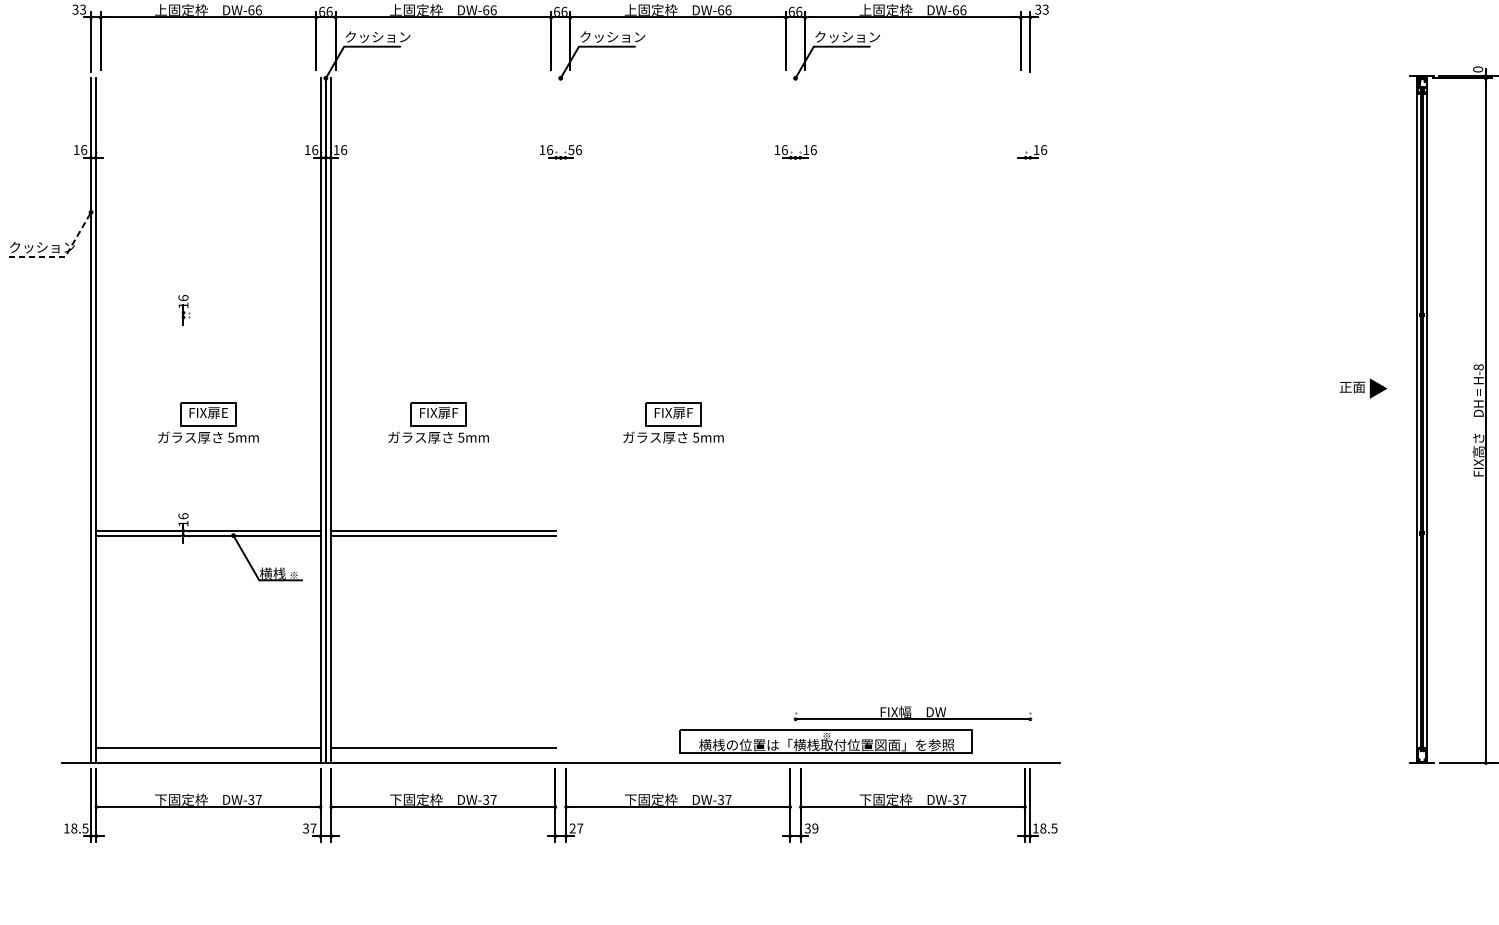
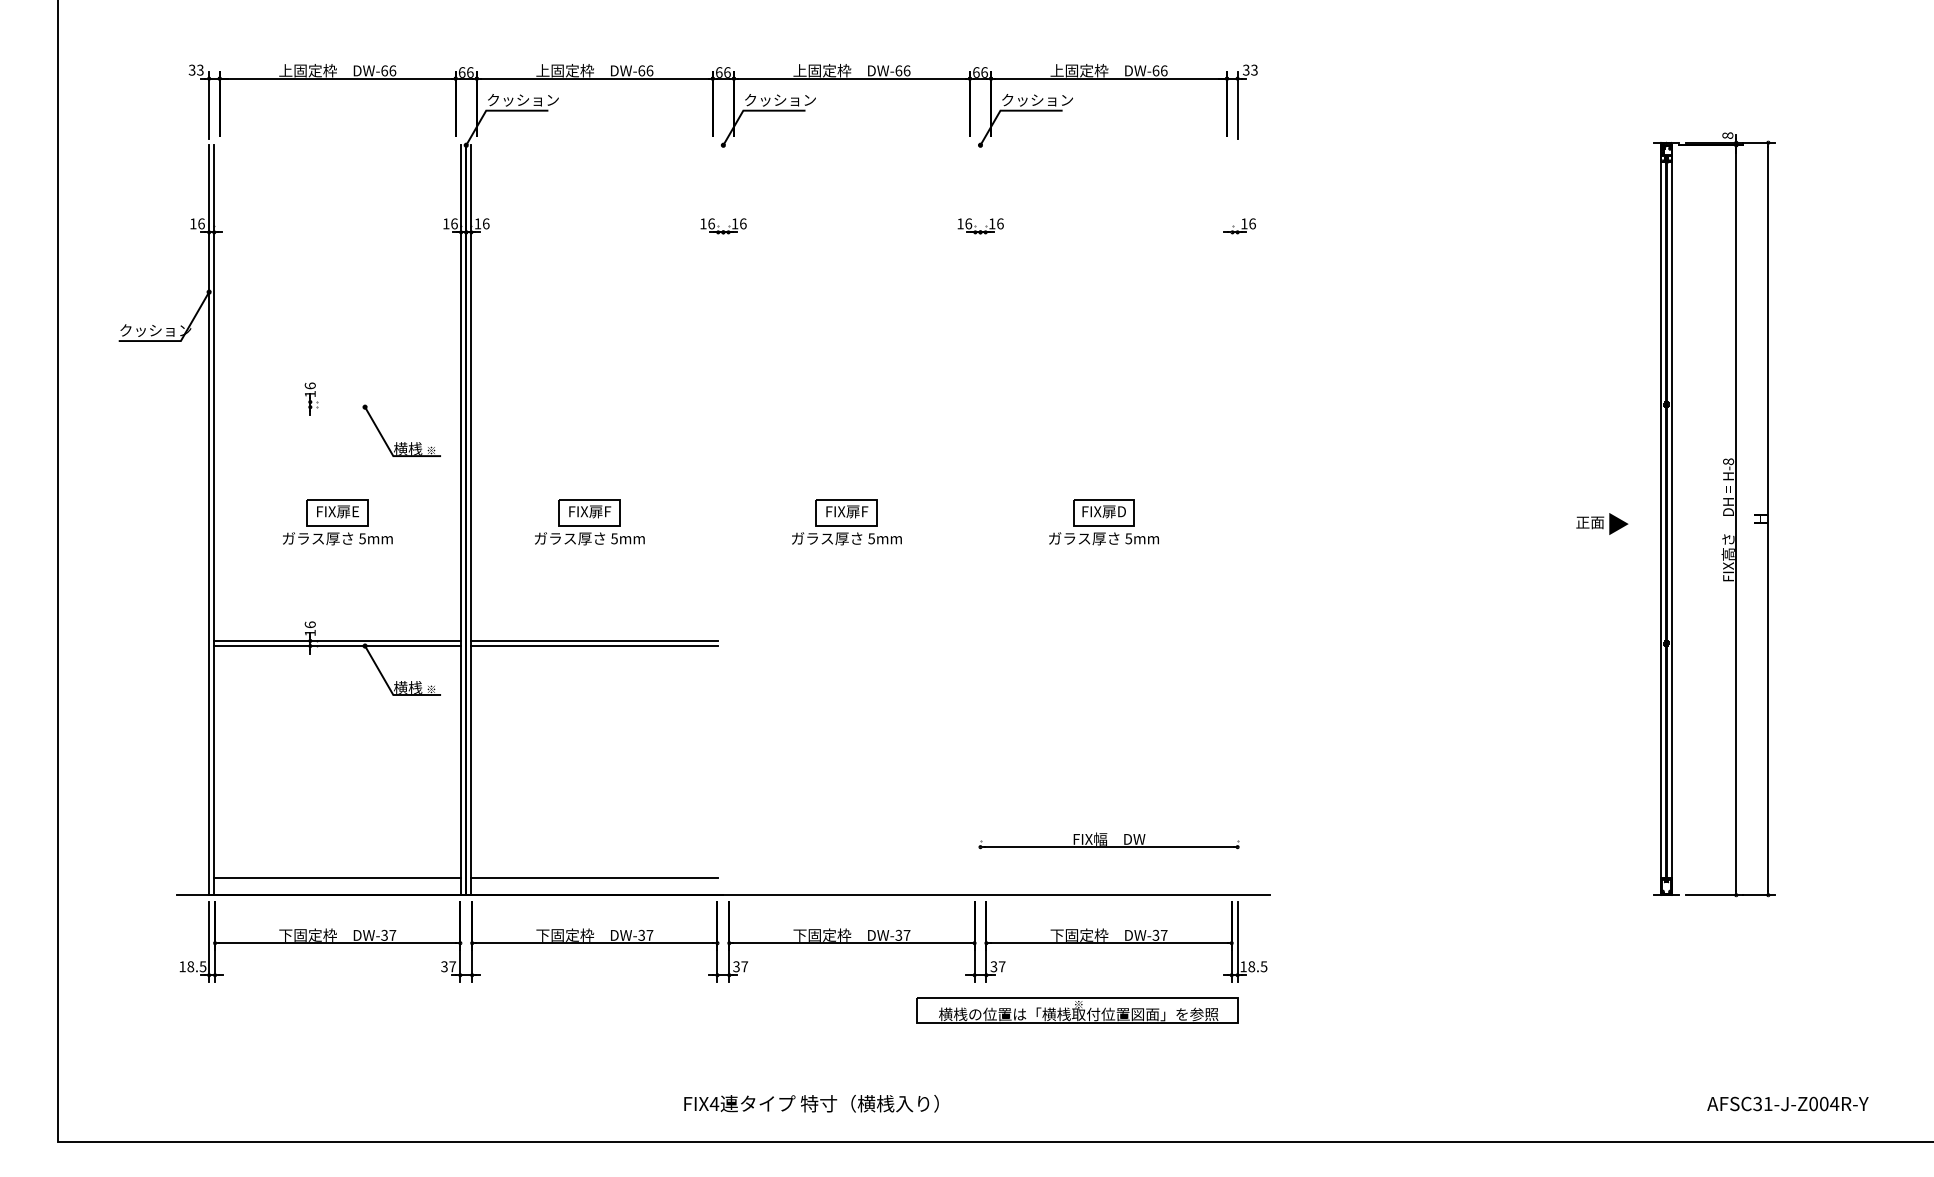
text: (1478, 69) -> (1728, 135), 0 -> 8
text: (570, 149) -> (734, 223), 56 -> 16
line: (63, 257) -> (178, 341), dashed -> solid
part: (266, 349) -> (401, 442), added
text: (1363, 388) -> (1602, 523), moved
part: (907, 422) -> (1103, 522), added
part: (825, 741) -> (1077, 1010), moved
text: (814, 828) -> (1001, 966), 39 -> 37
text: (572, 829) -> (736, 967), 27 -> 37

